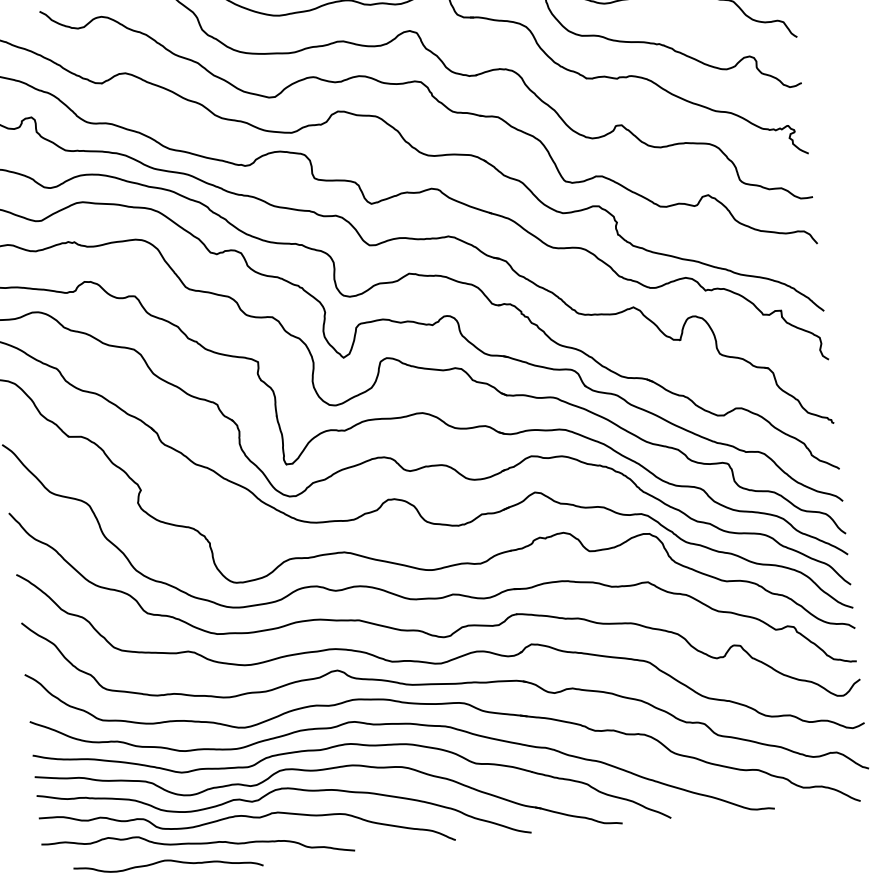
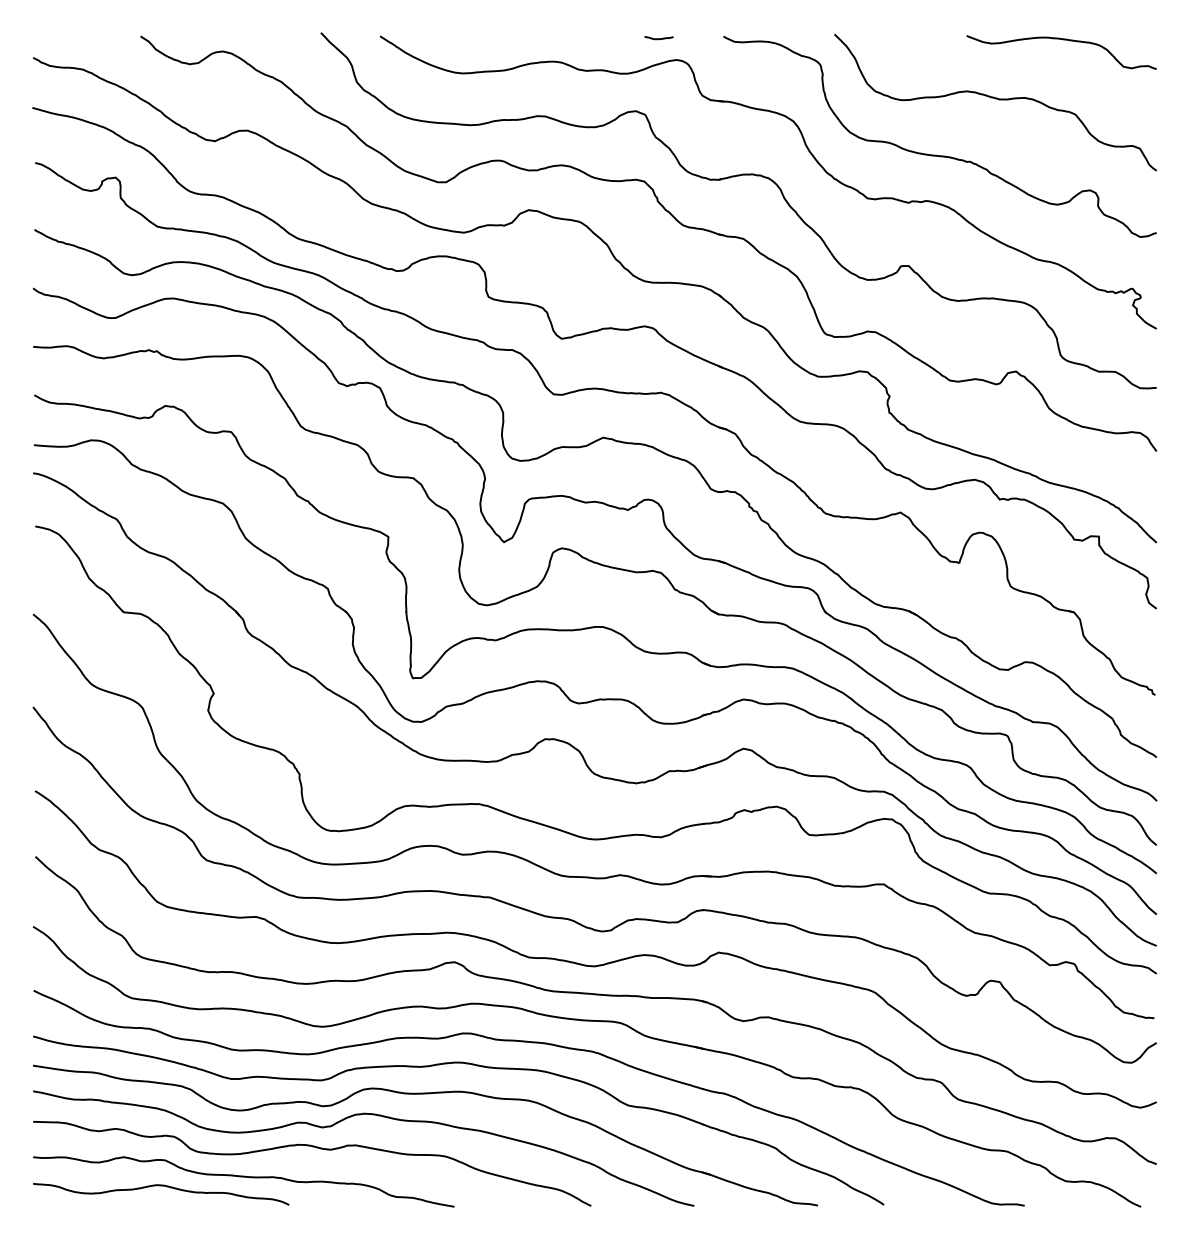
curve: (168, 861) -> (161, 1186), moved

